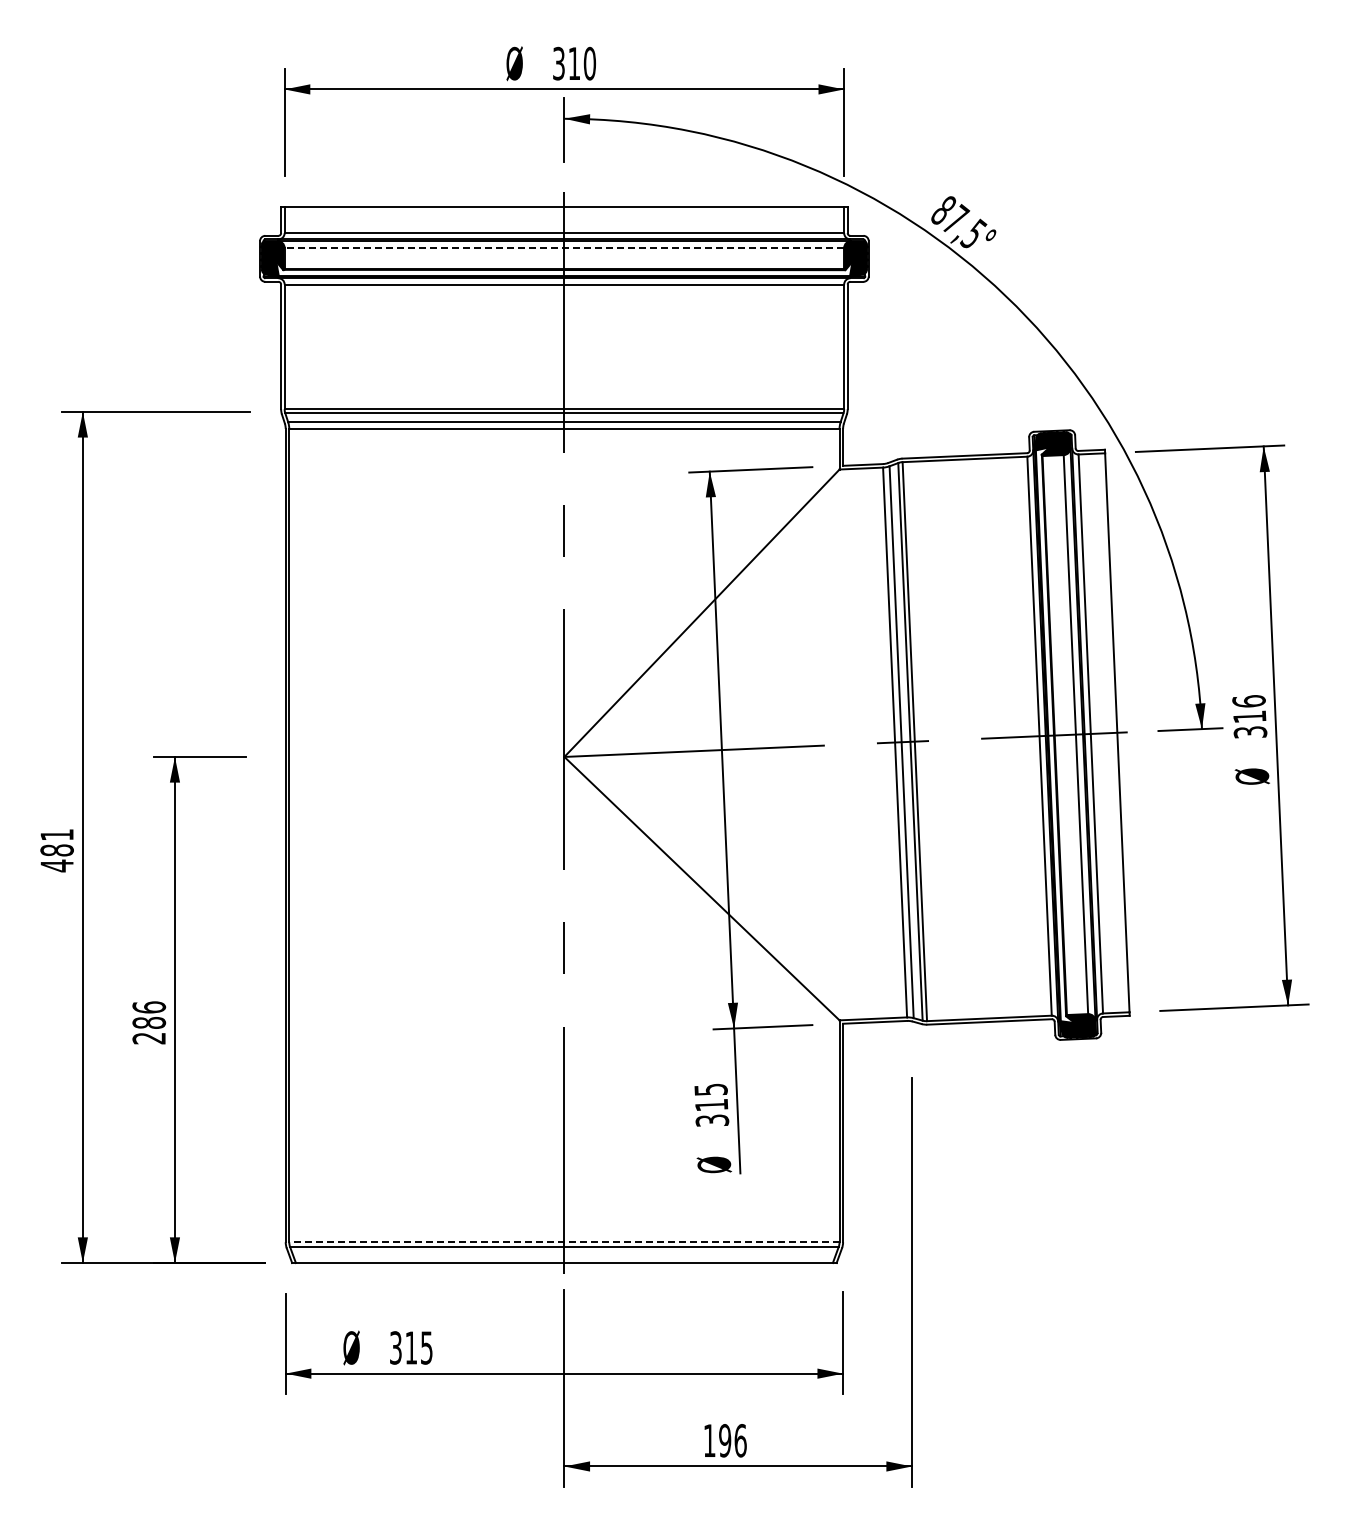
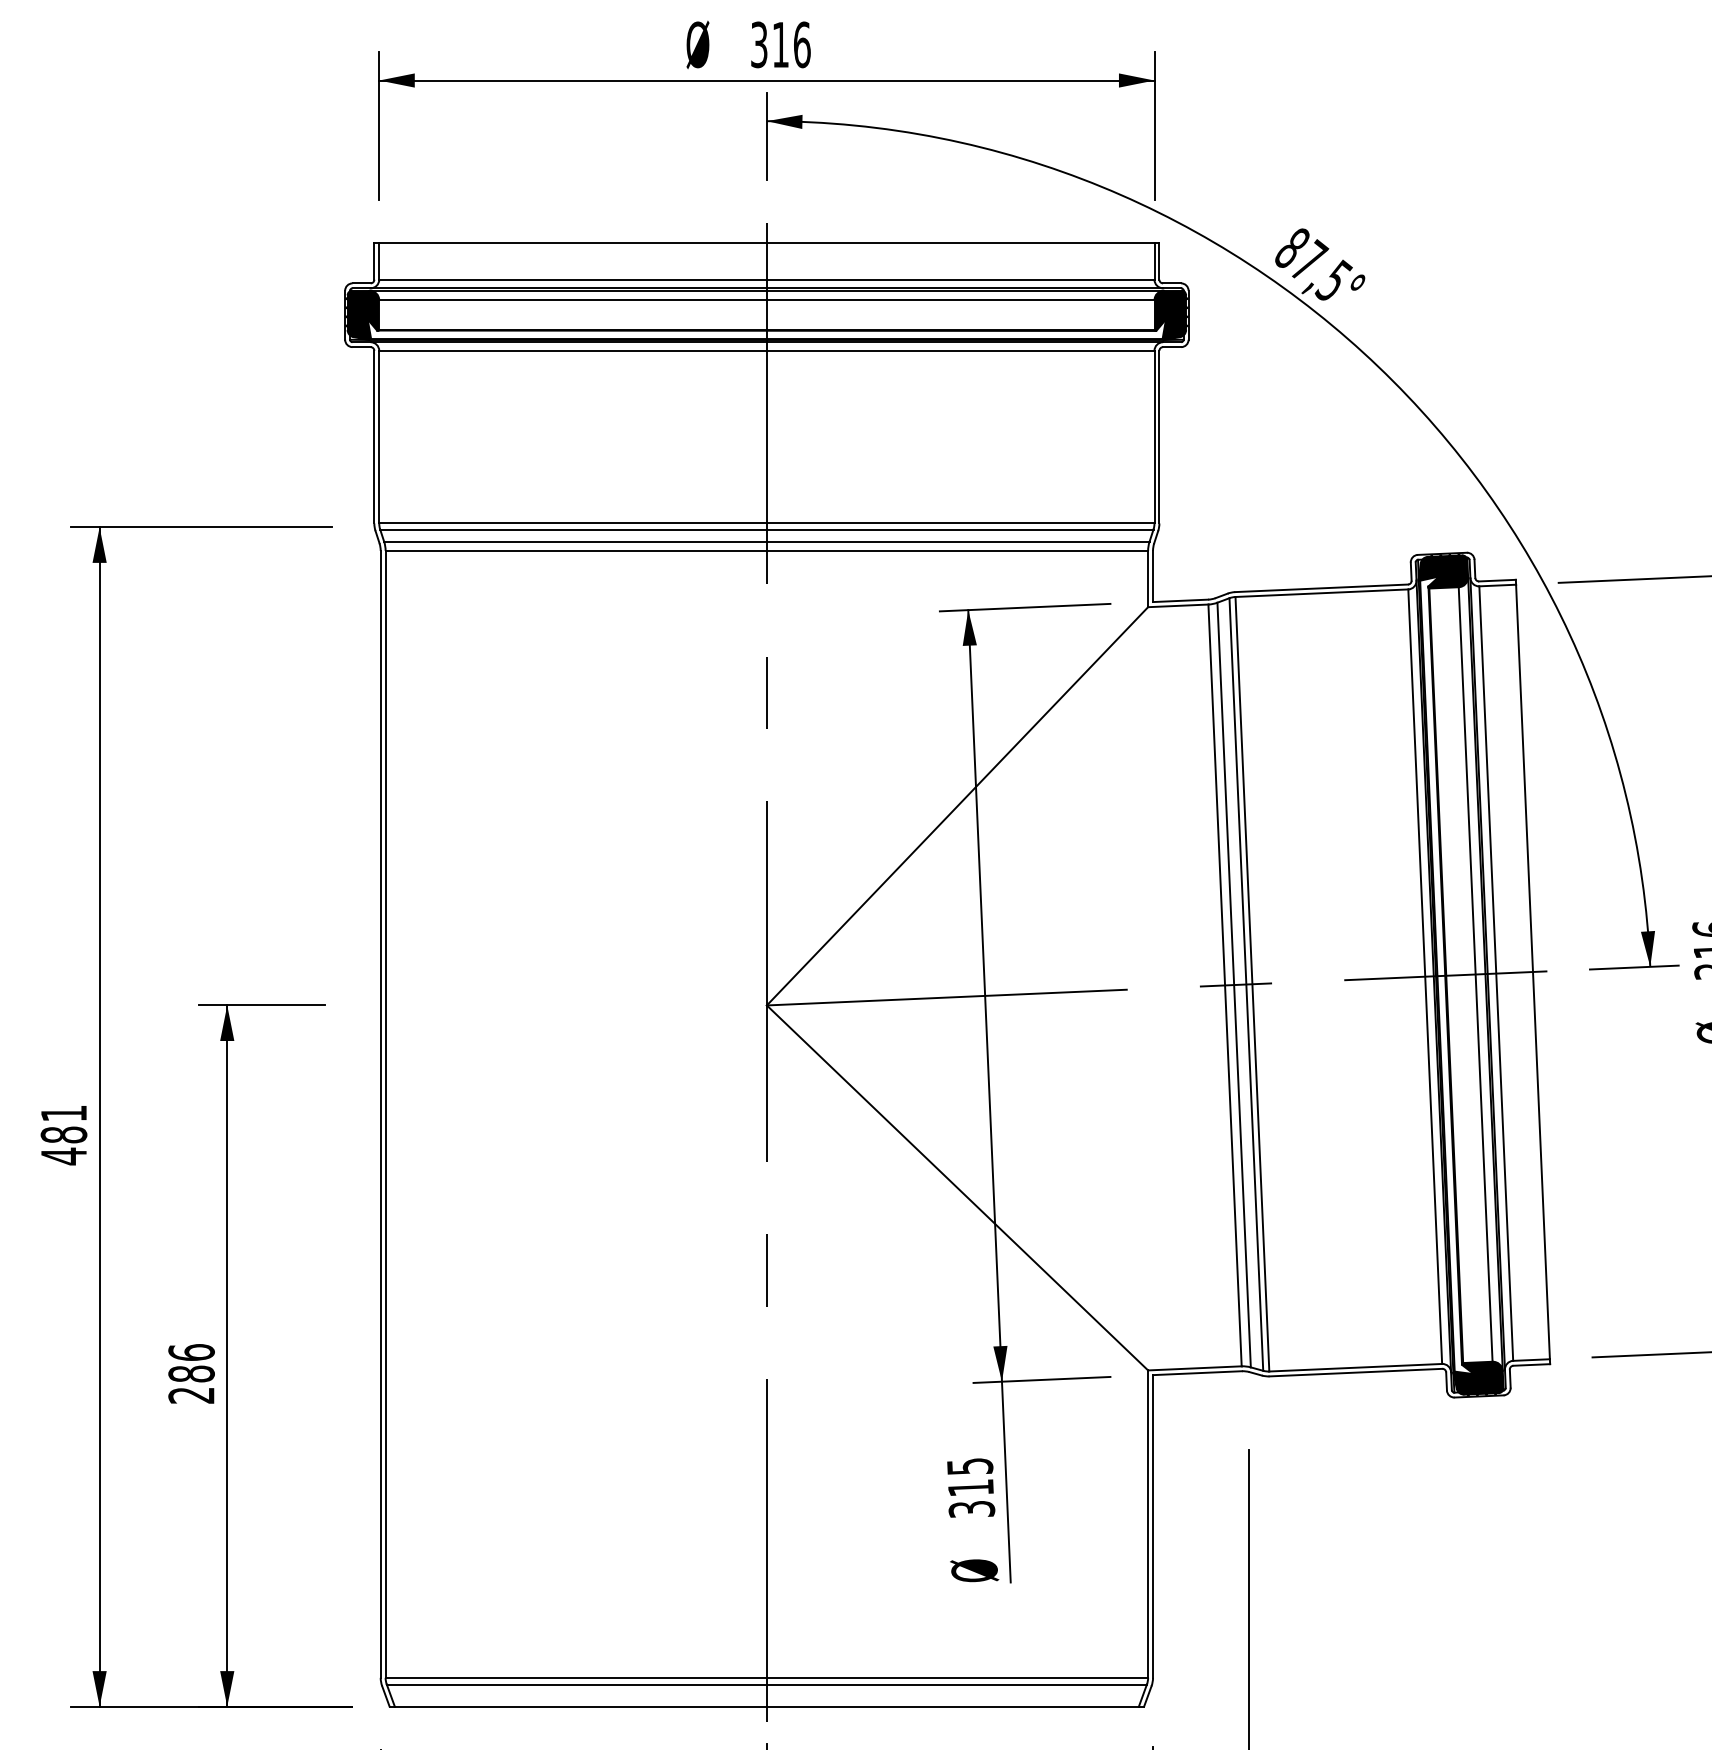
text: (589, 63) -> (801, 44), 310 -> 316
line: (564, 248) -> (766, 300), dashed -> solid
line: (563, 1242) -> (765, 1678), dashed -> solid

